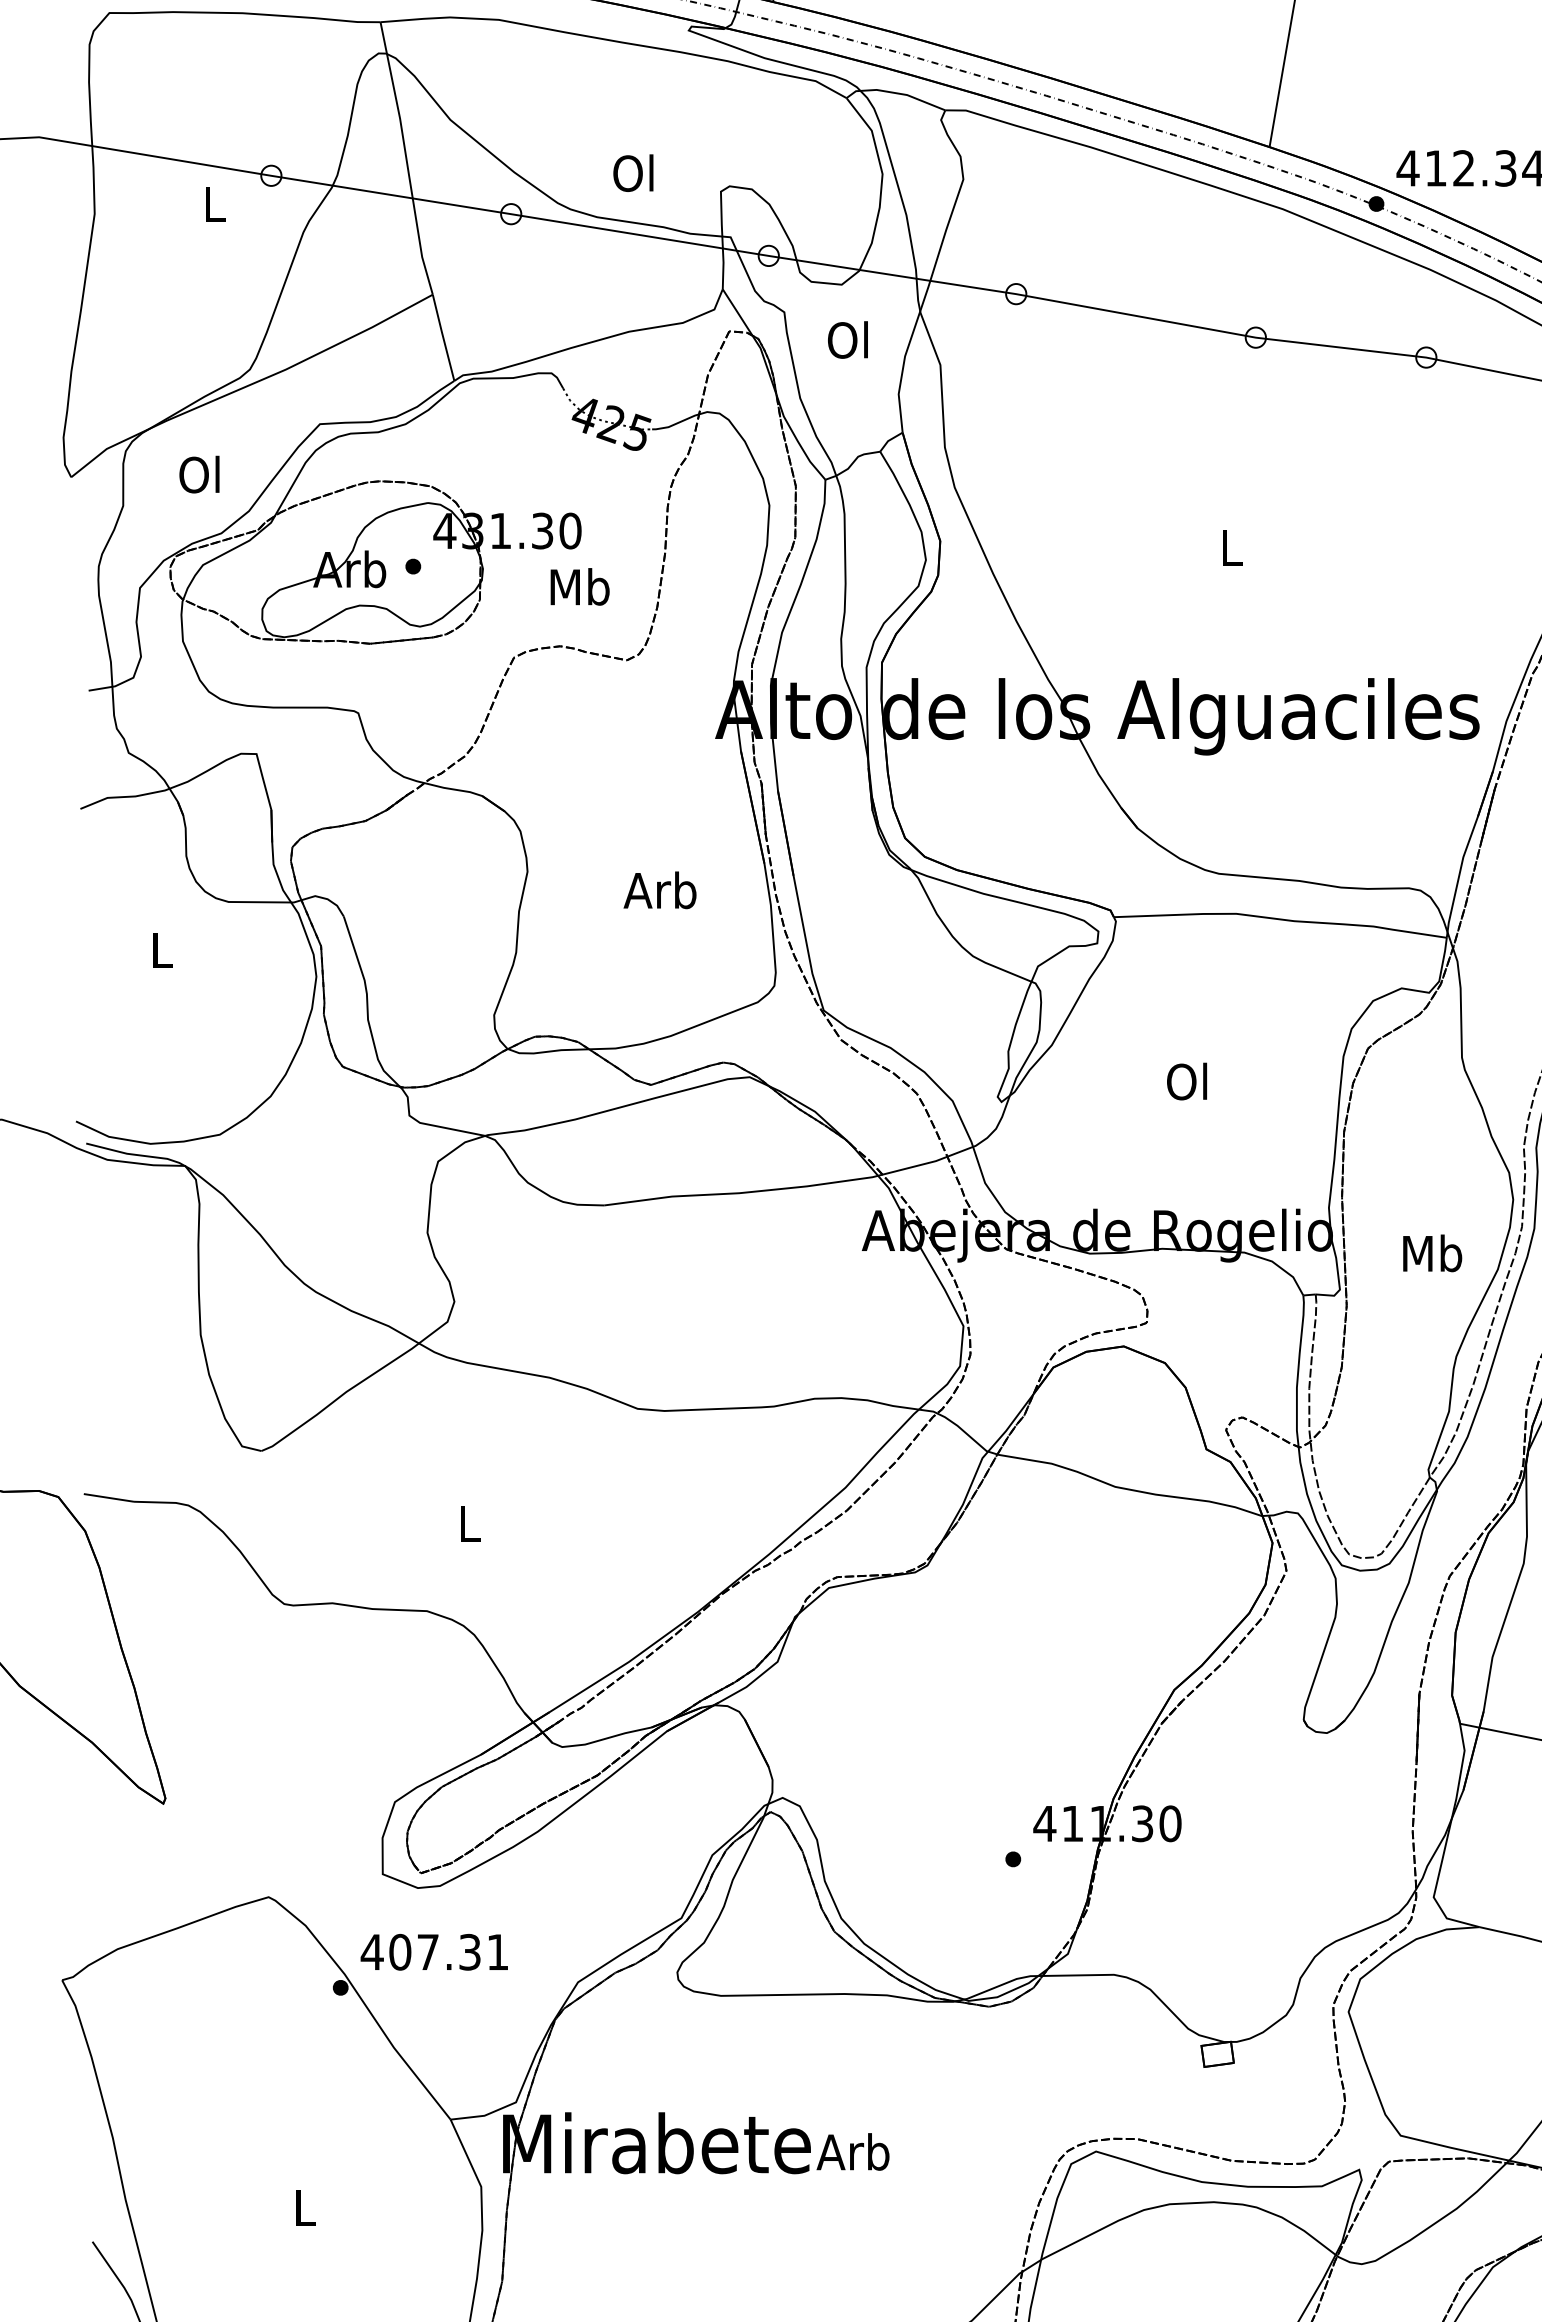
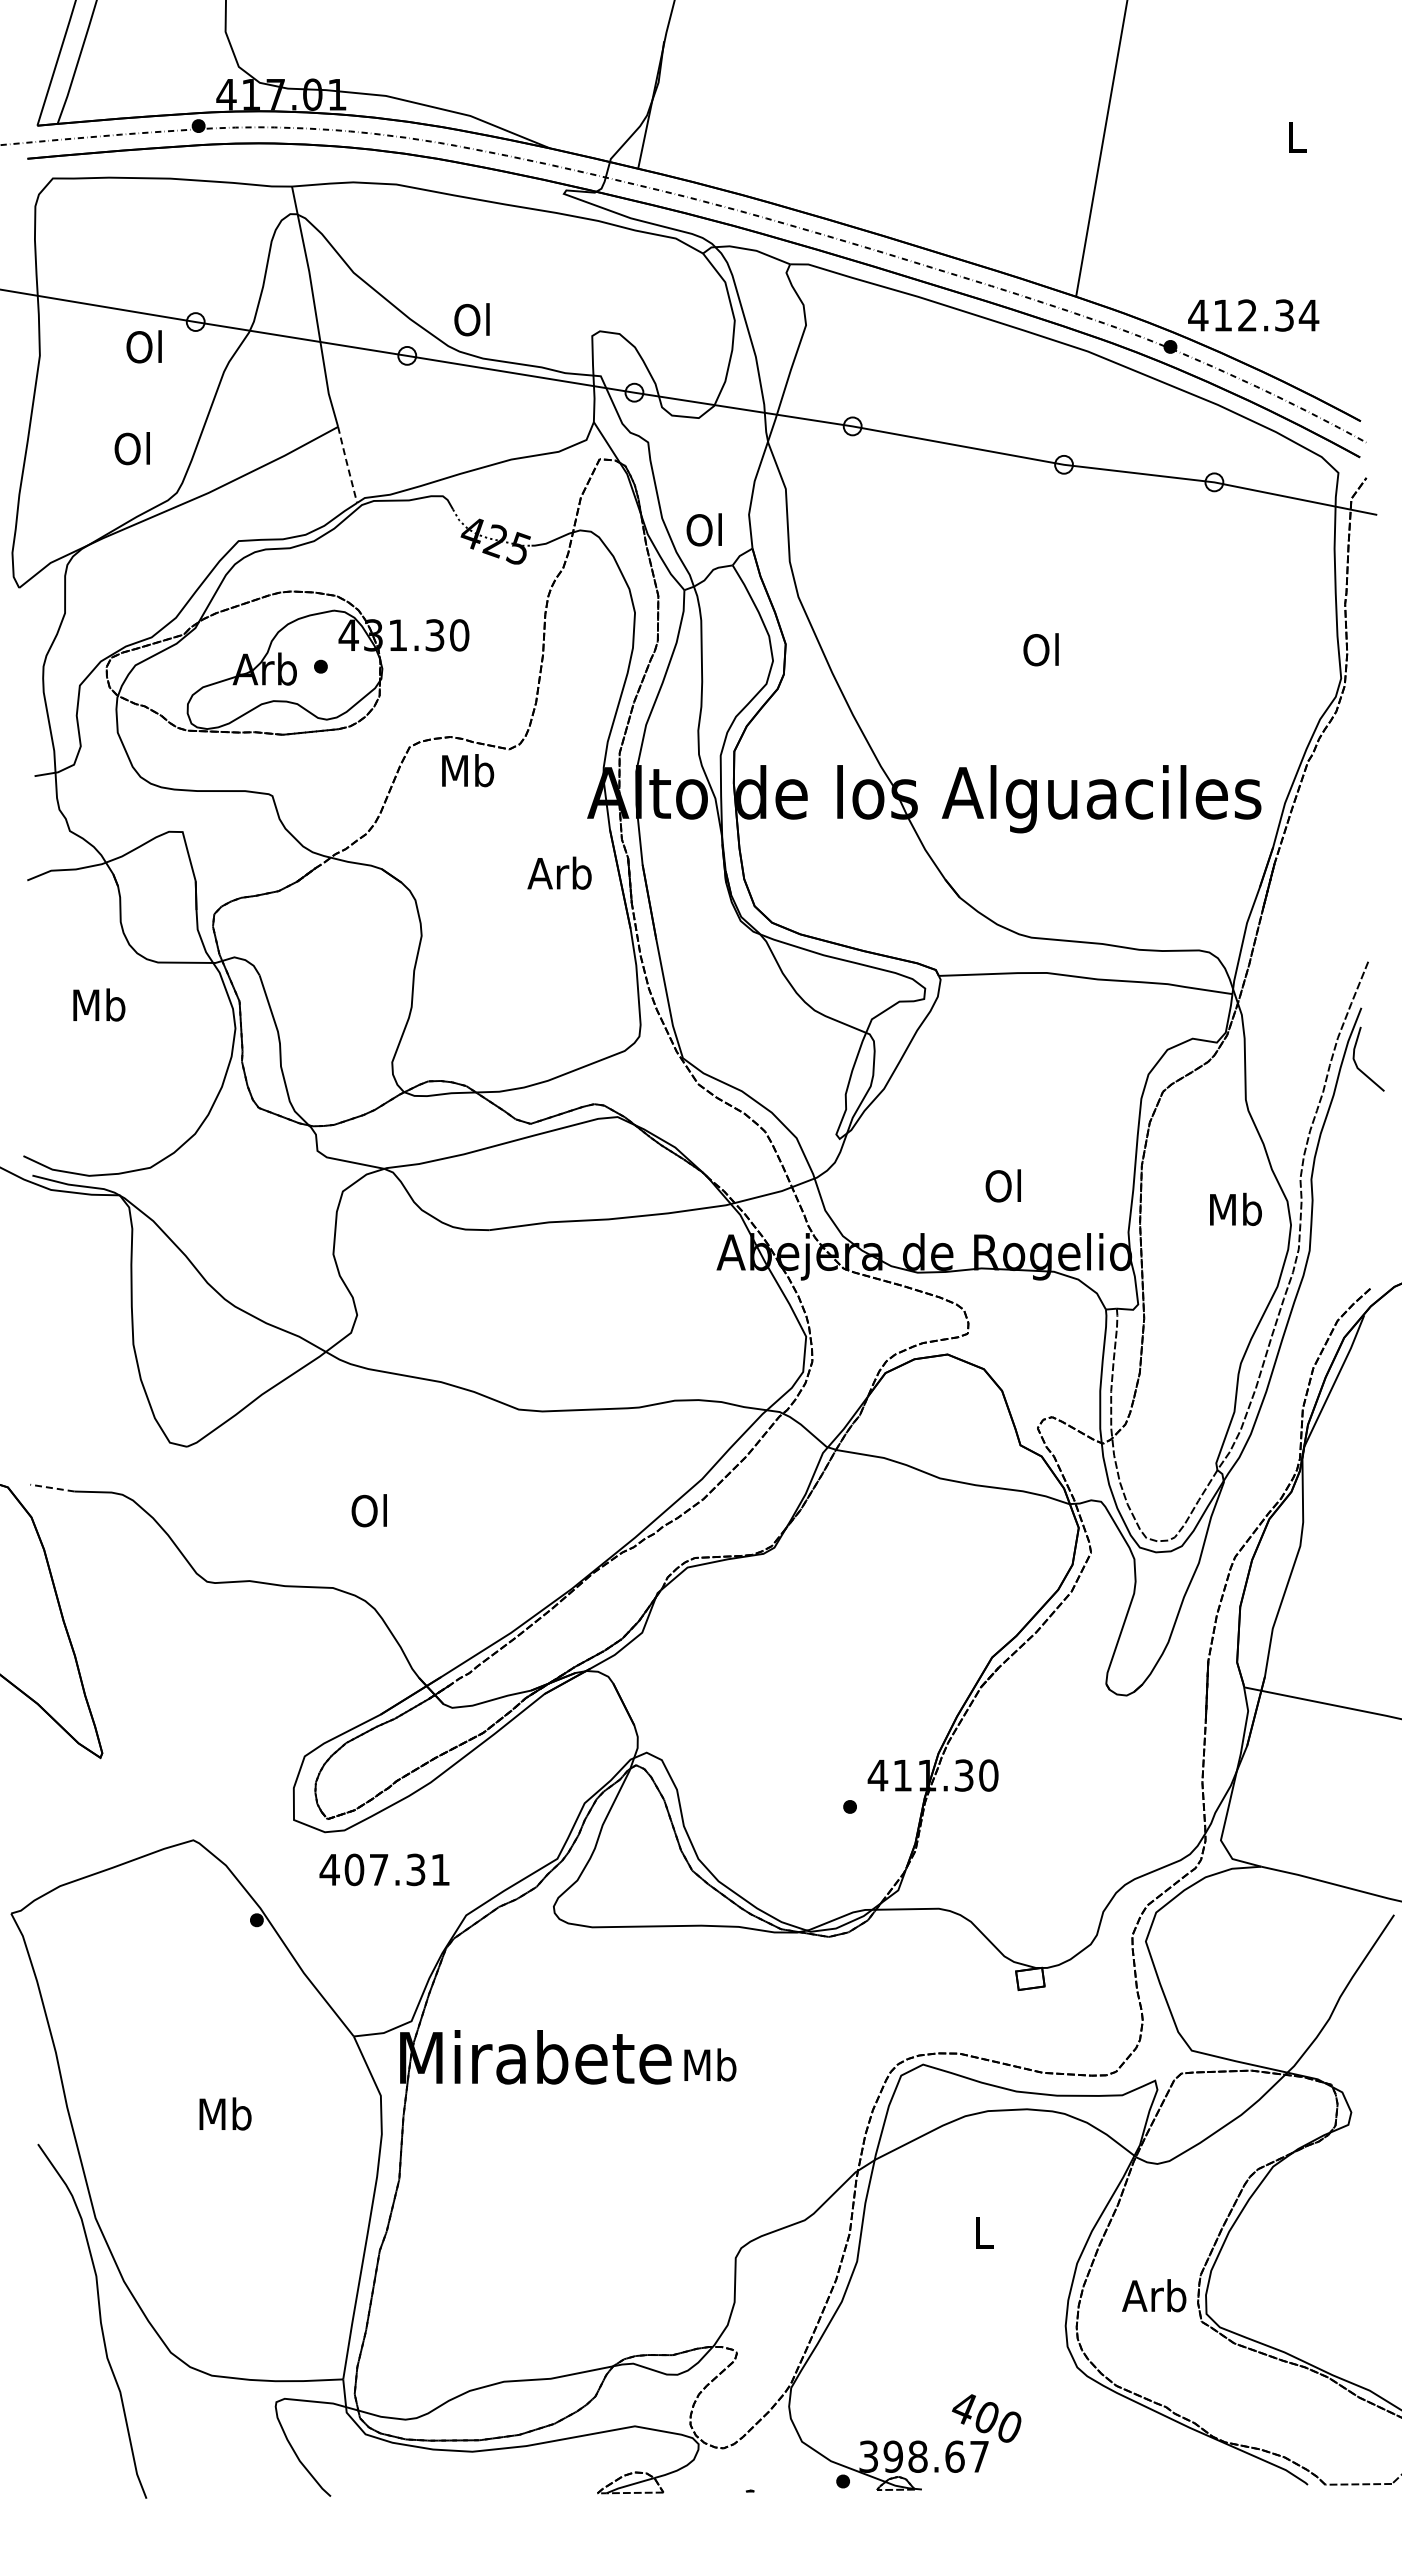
text: (632, 172) -> (471, 319), moved
text: (212, 203) -> (143, 346), L -> Ol
line: (443, 337) -> (347, 464), solid -> dashed
text: (847, 339) -> (703, 529), moved
text: (198, 474) -> (131, 448), moved
text: (1229, 547) -> (1040, 649), L -> Ol
text: (580, 586) -> (468, 770), moved
text: (659, 889) -> (559, 872), moved
text: (162, 949) -> (99, 1004), L -> Mb
text: (1186, 1081) -> (1002, 1185), moved
text: (1432, 1252) -> (1235, 1208), moved
line: (107, 1498) -> (51, 1488), solid -> dashed
text: (467, 1523) -> (368, 1510), L -> Ol
text: (434, 1951) -> (384, 1869), moved
text: (852, 2151) -> (708, 2064), Arb -> Mb
text: (305, 2206) -> (225, 2113), L -> Mb

